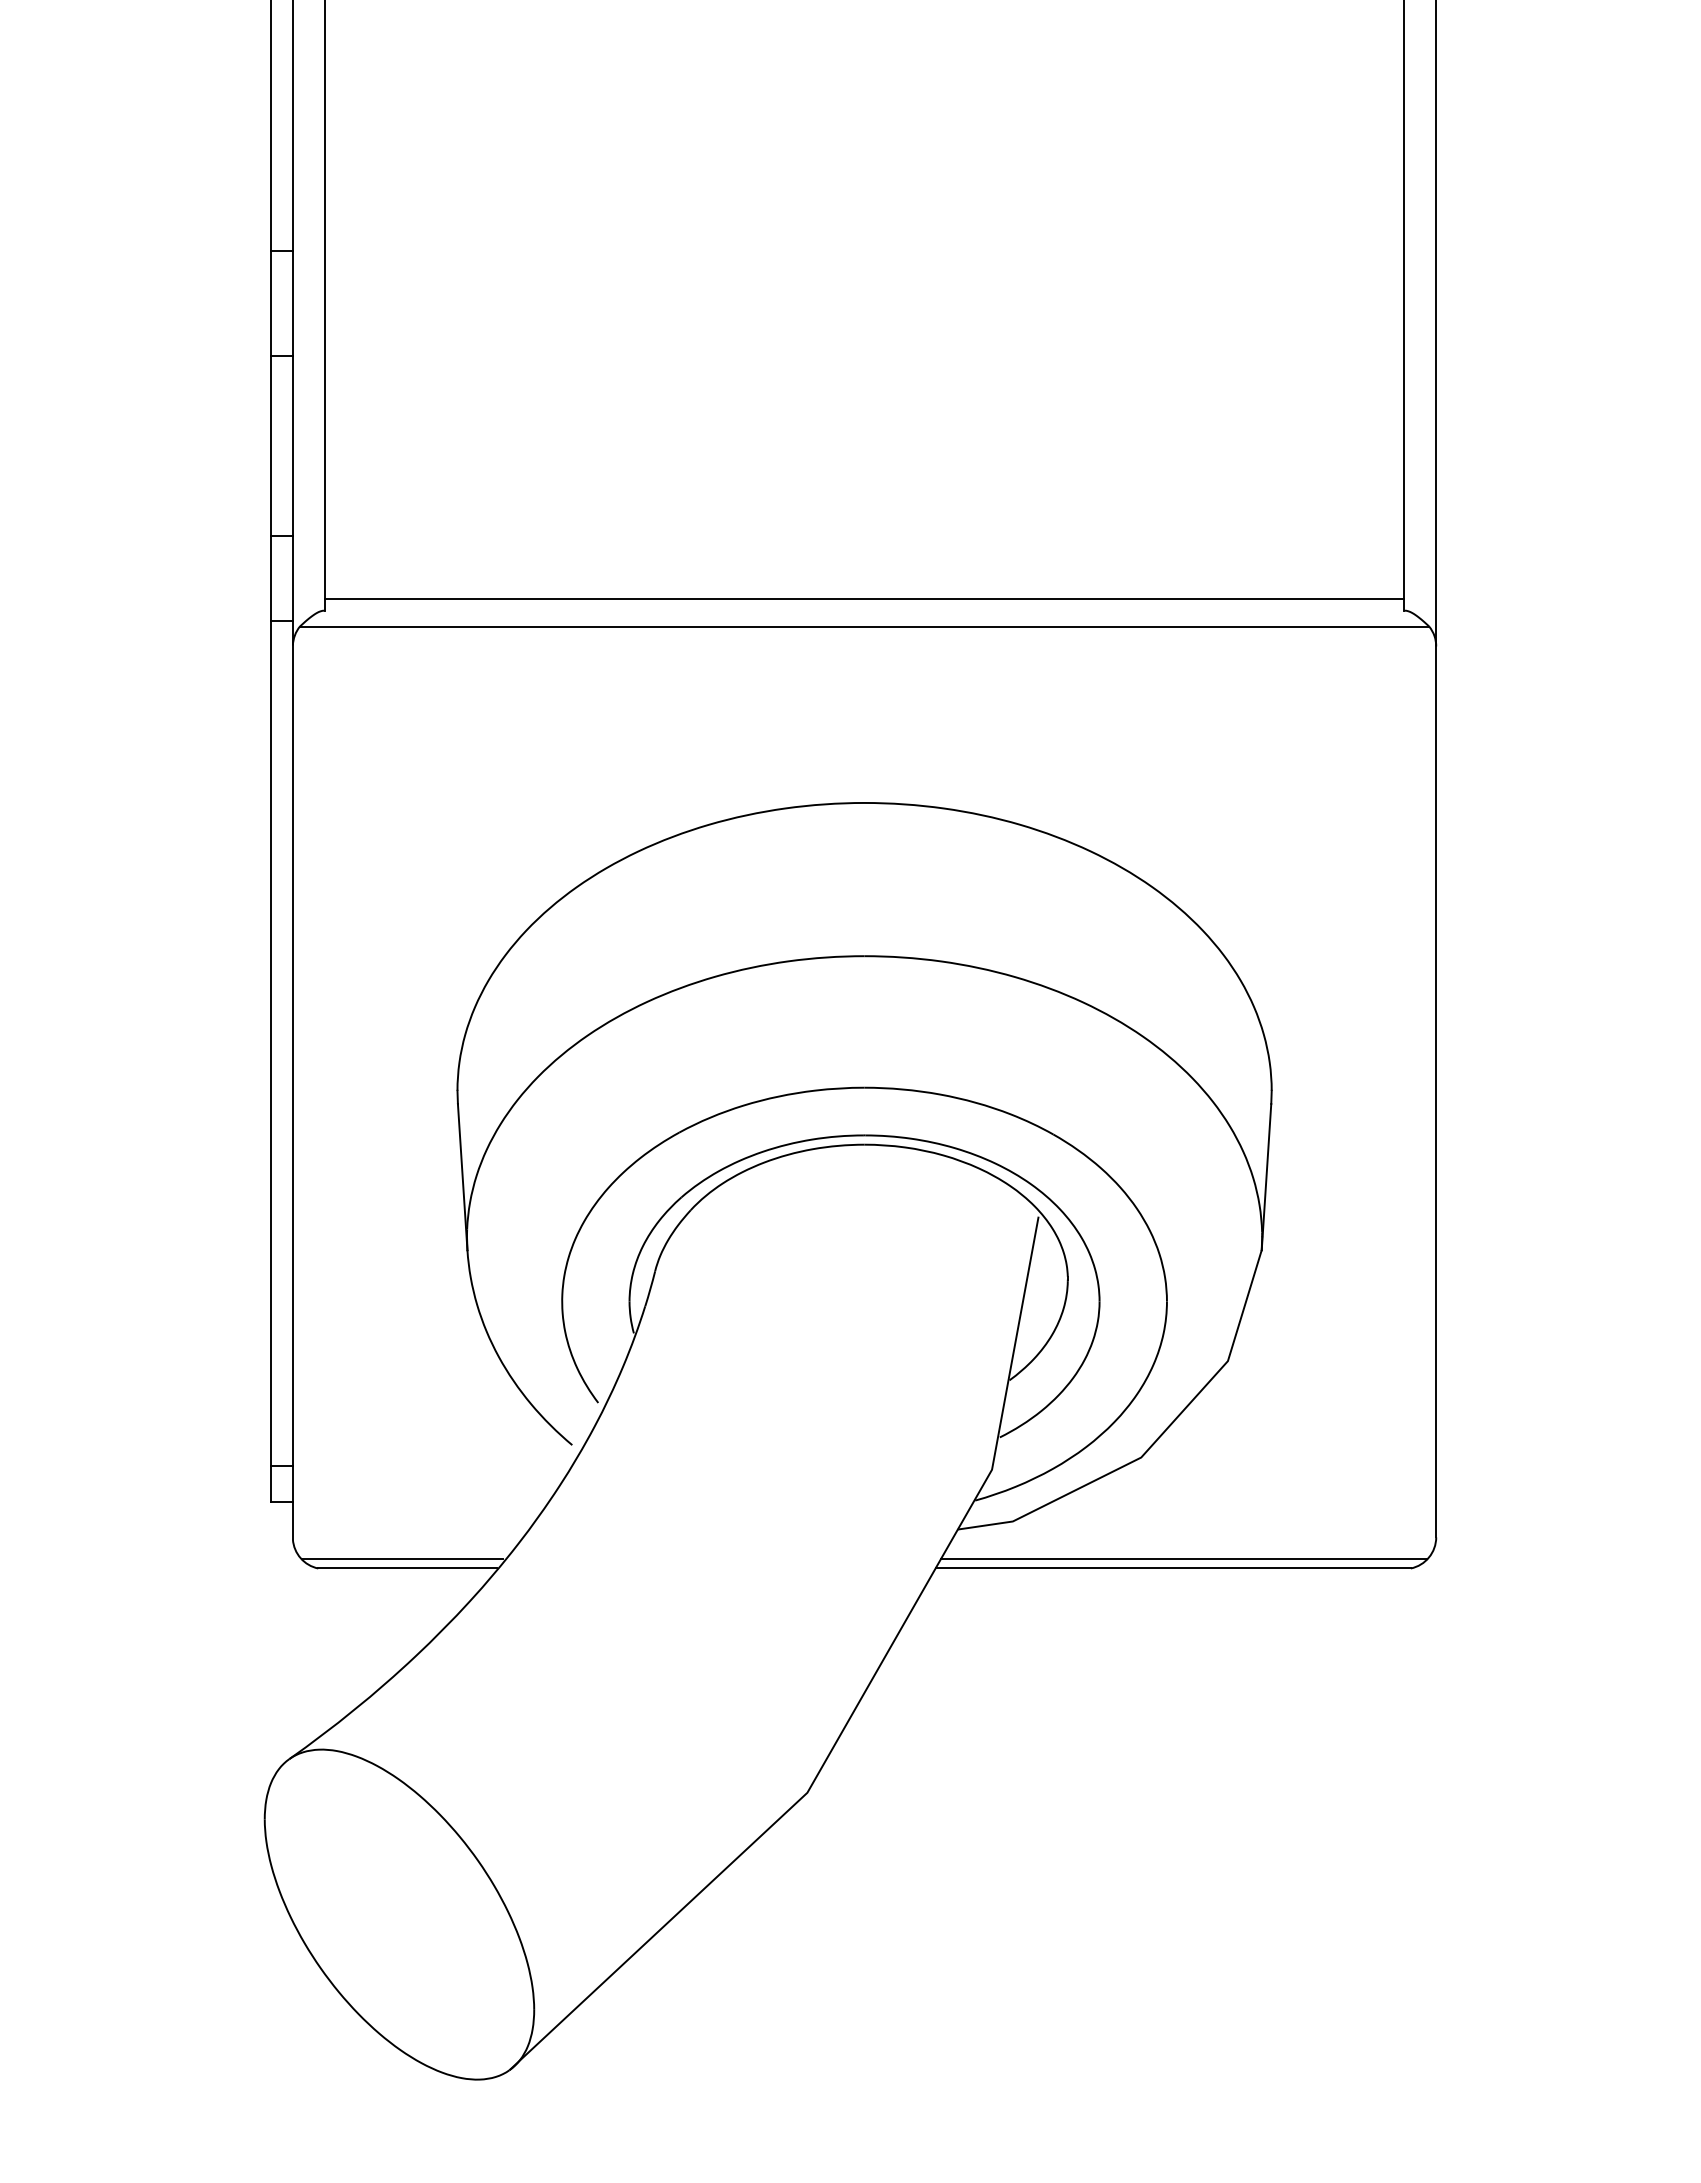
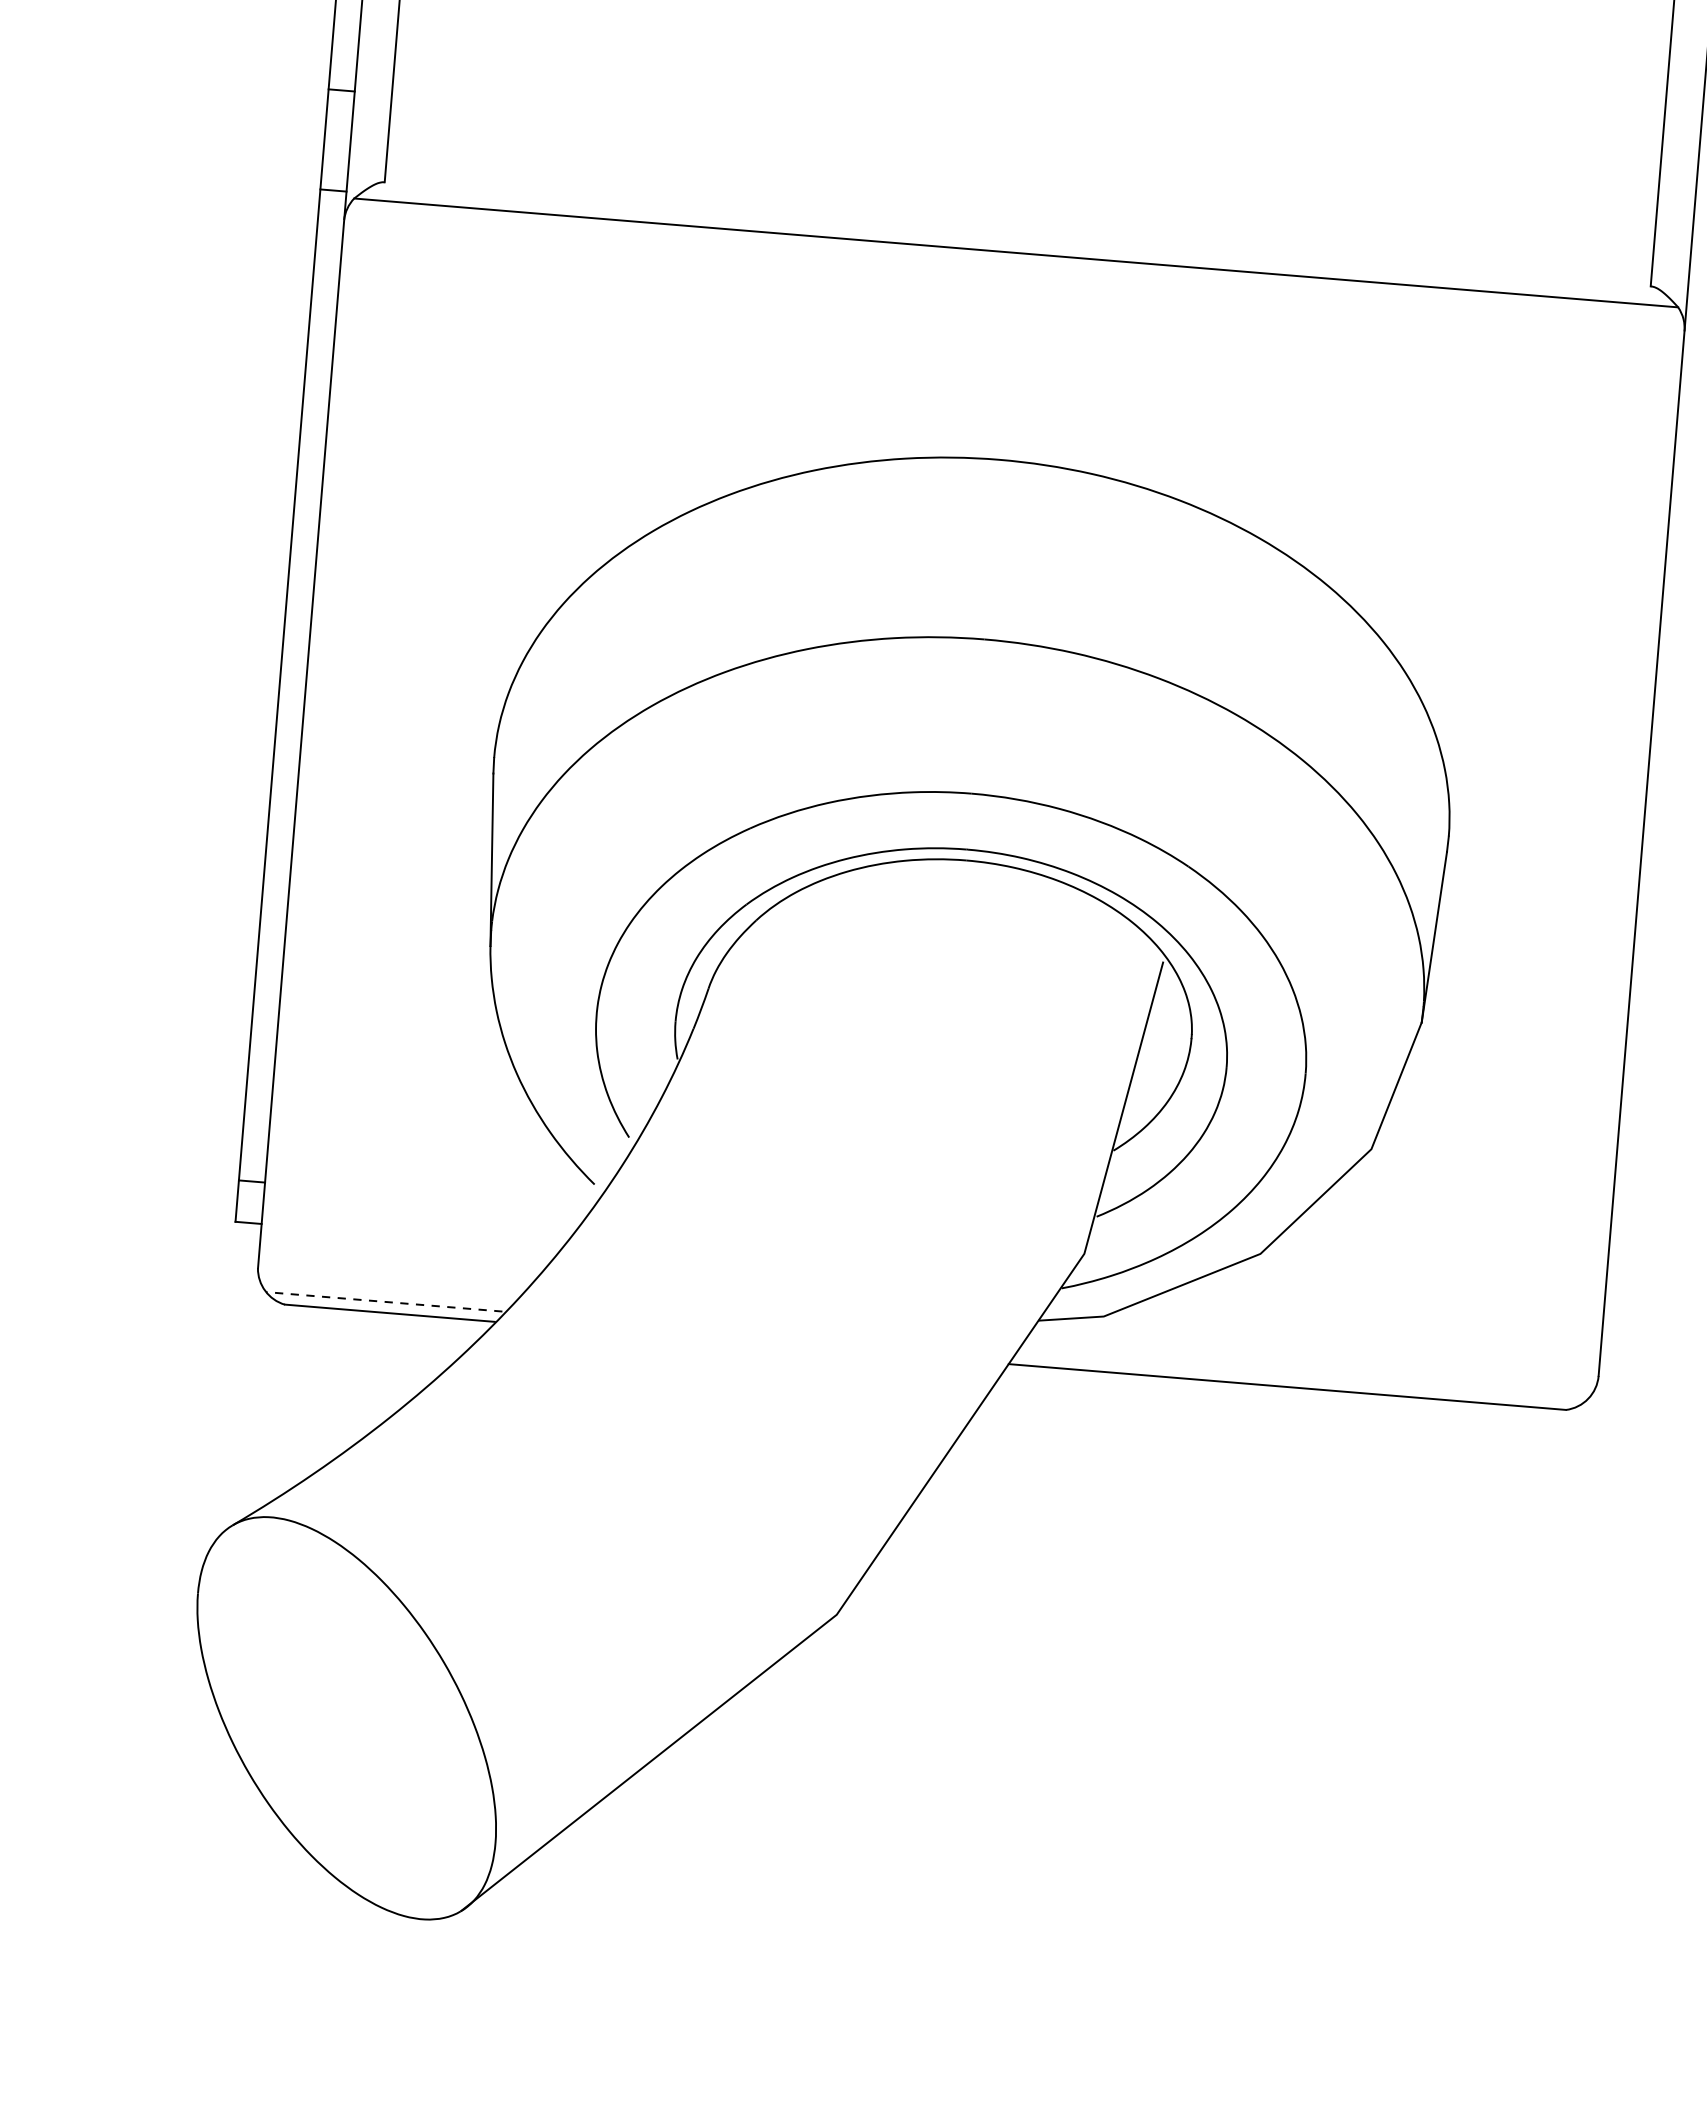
line: (864, 599) -> (1018, 221), removed
line: (402, 1559) -> (384, 1302), solid -> dashed
line: (1183, 1559) -> (1300, 1377), removed

